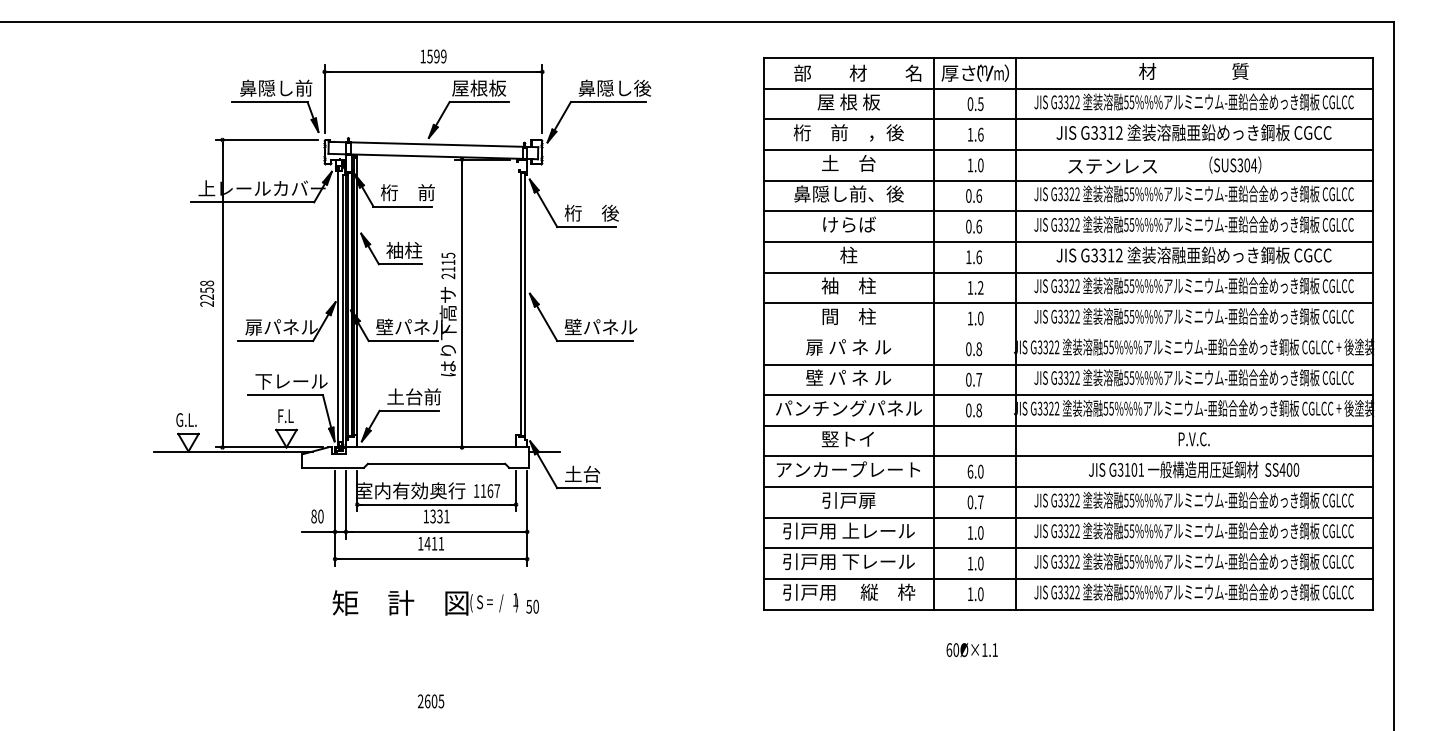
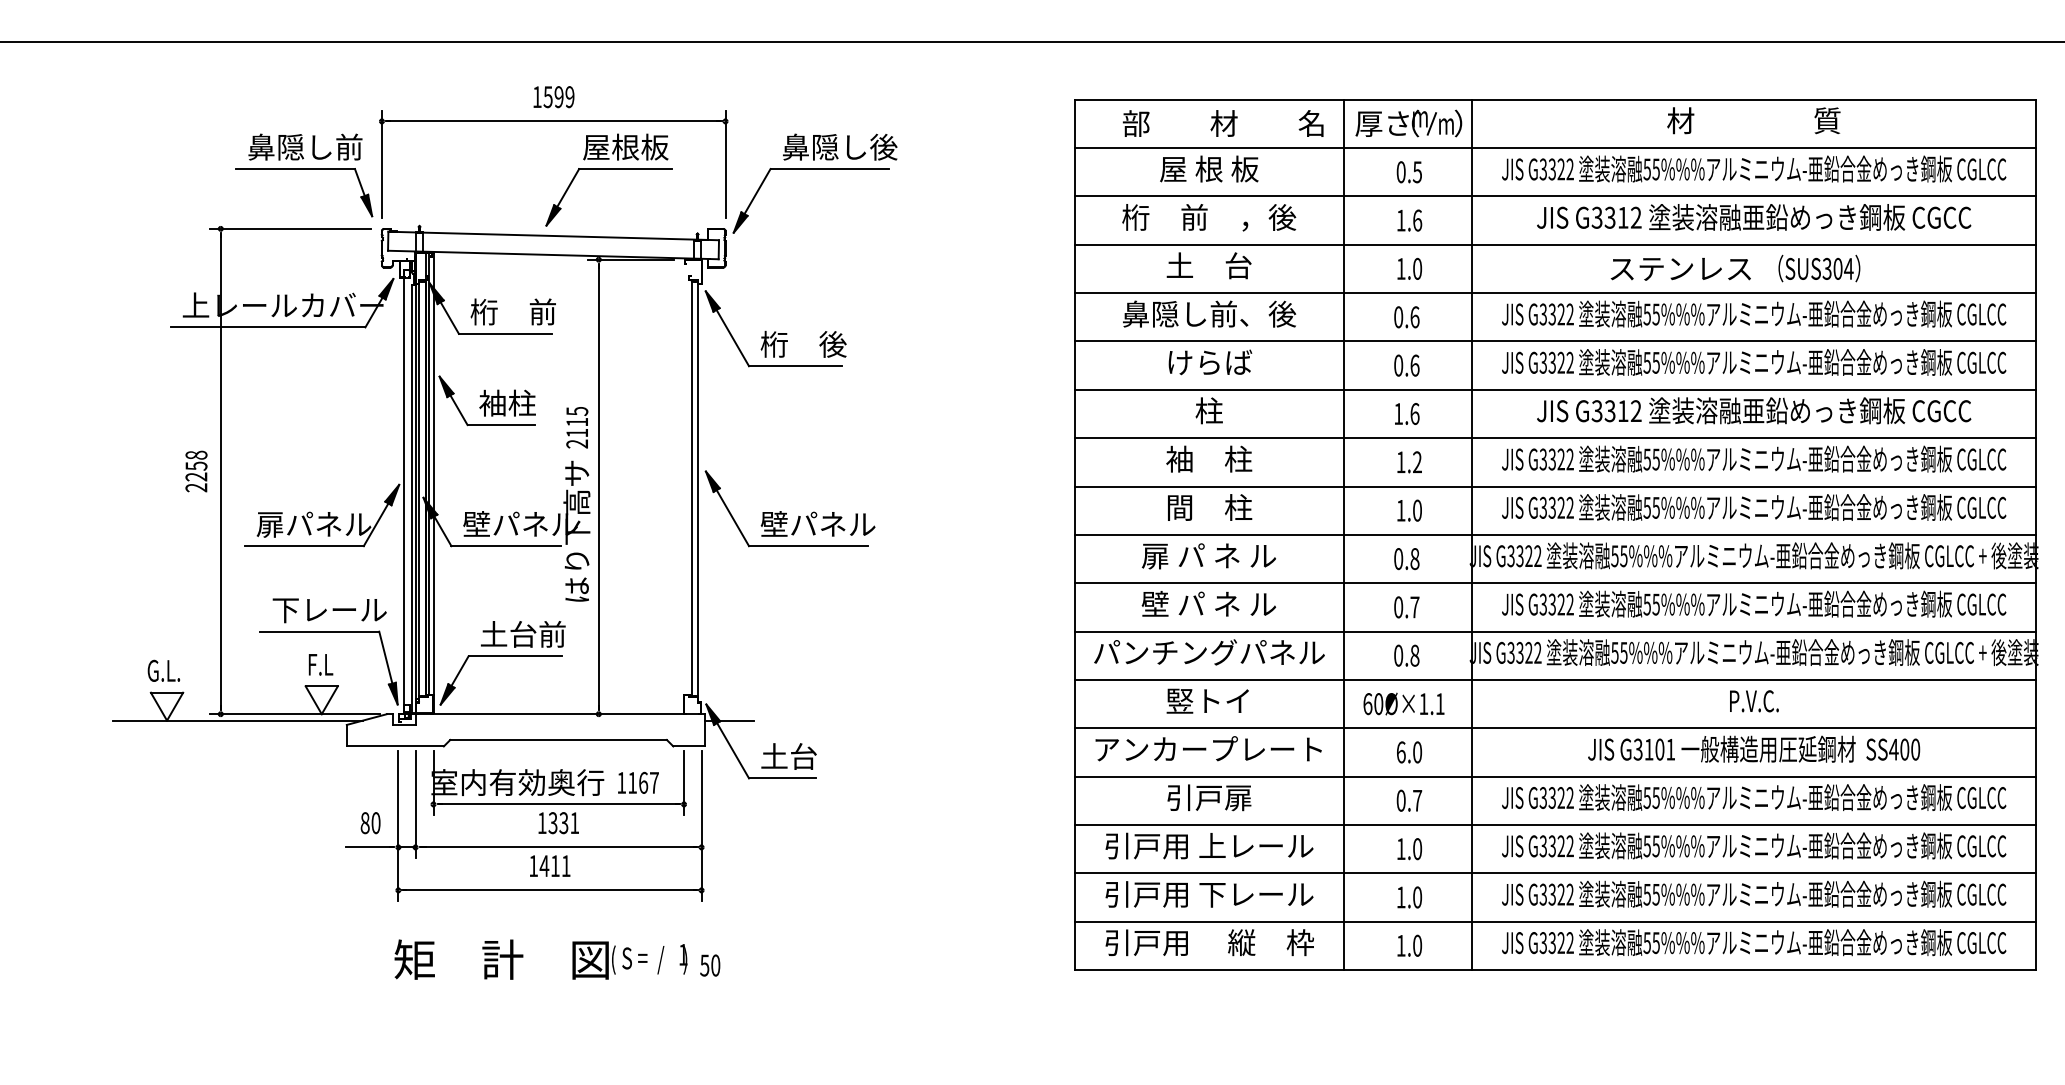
text: (1112, 166) -> (1680, 269), moved
line: (1067, 333) -> (1554, 534), added
text: (971, 649) -> (1402, 703), moved

